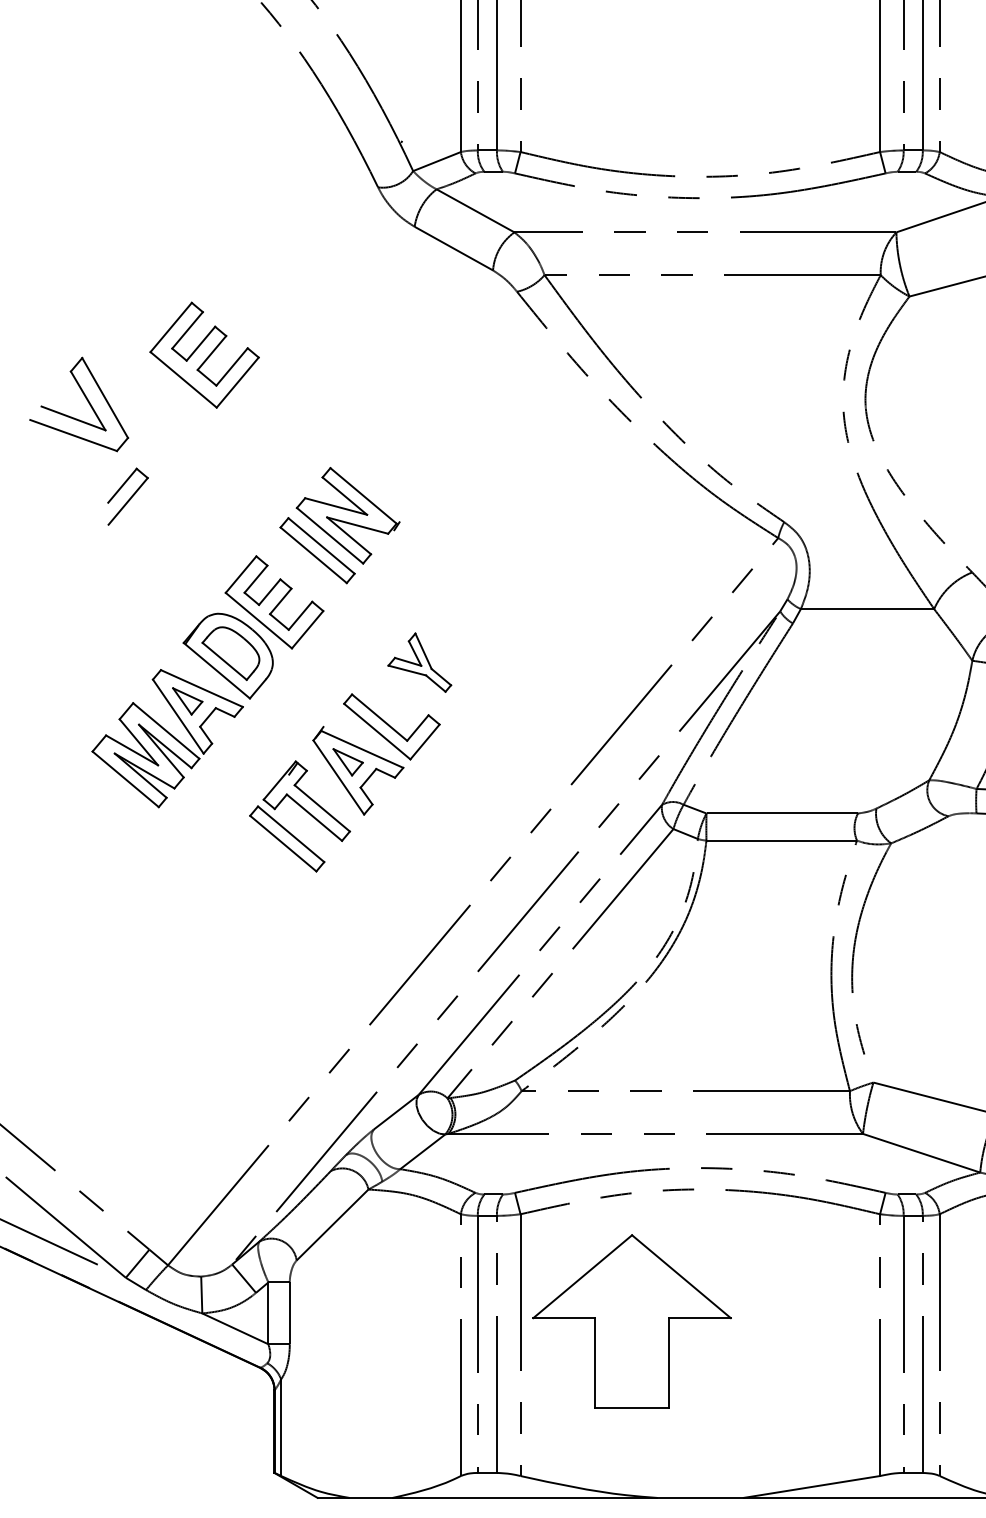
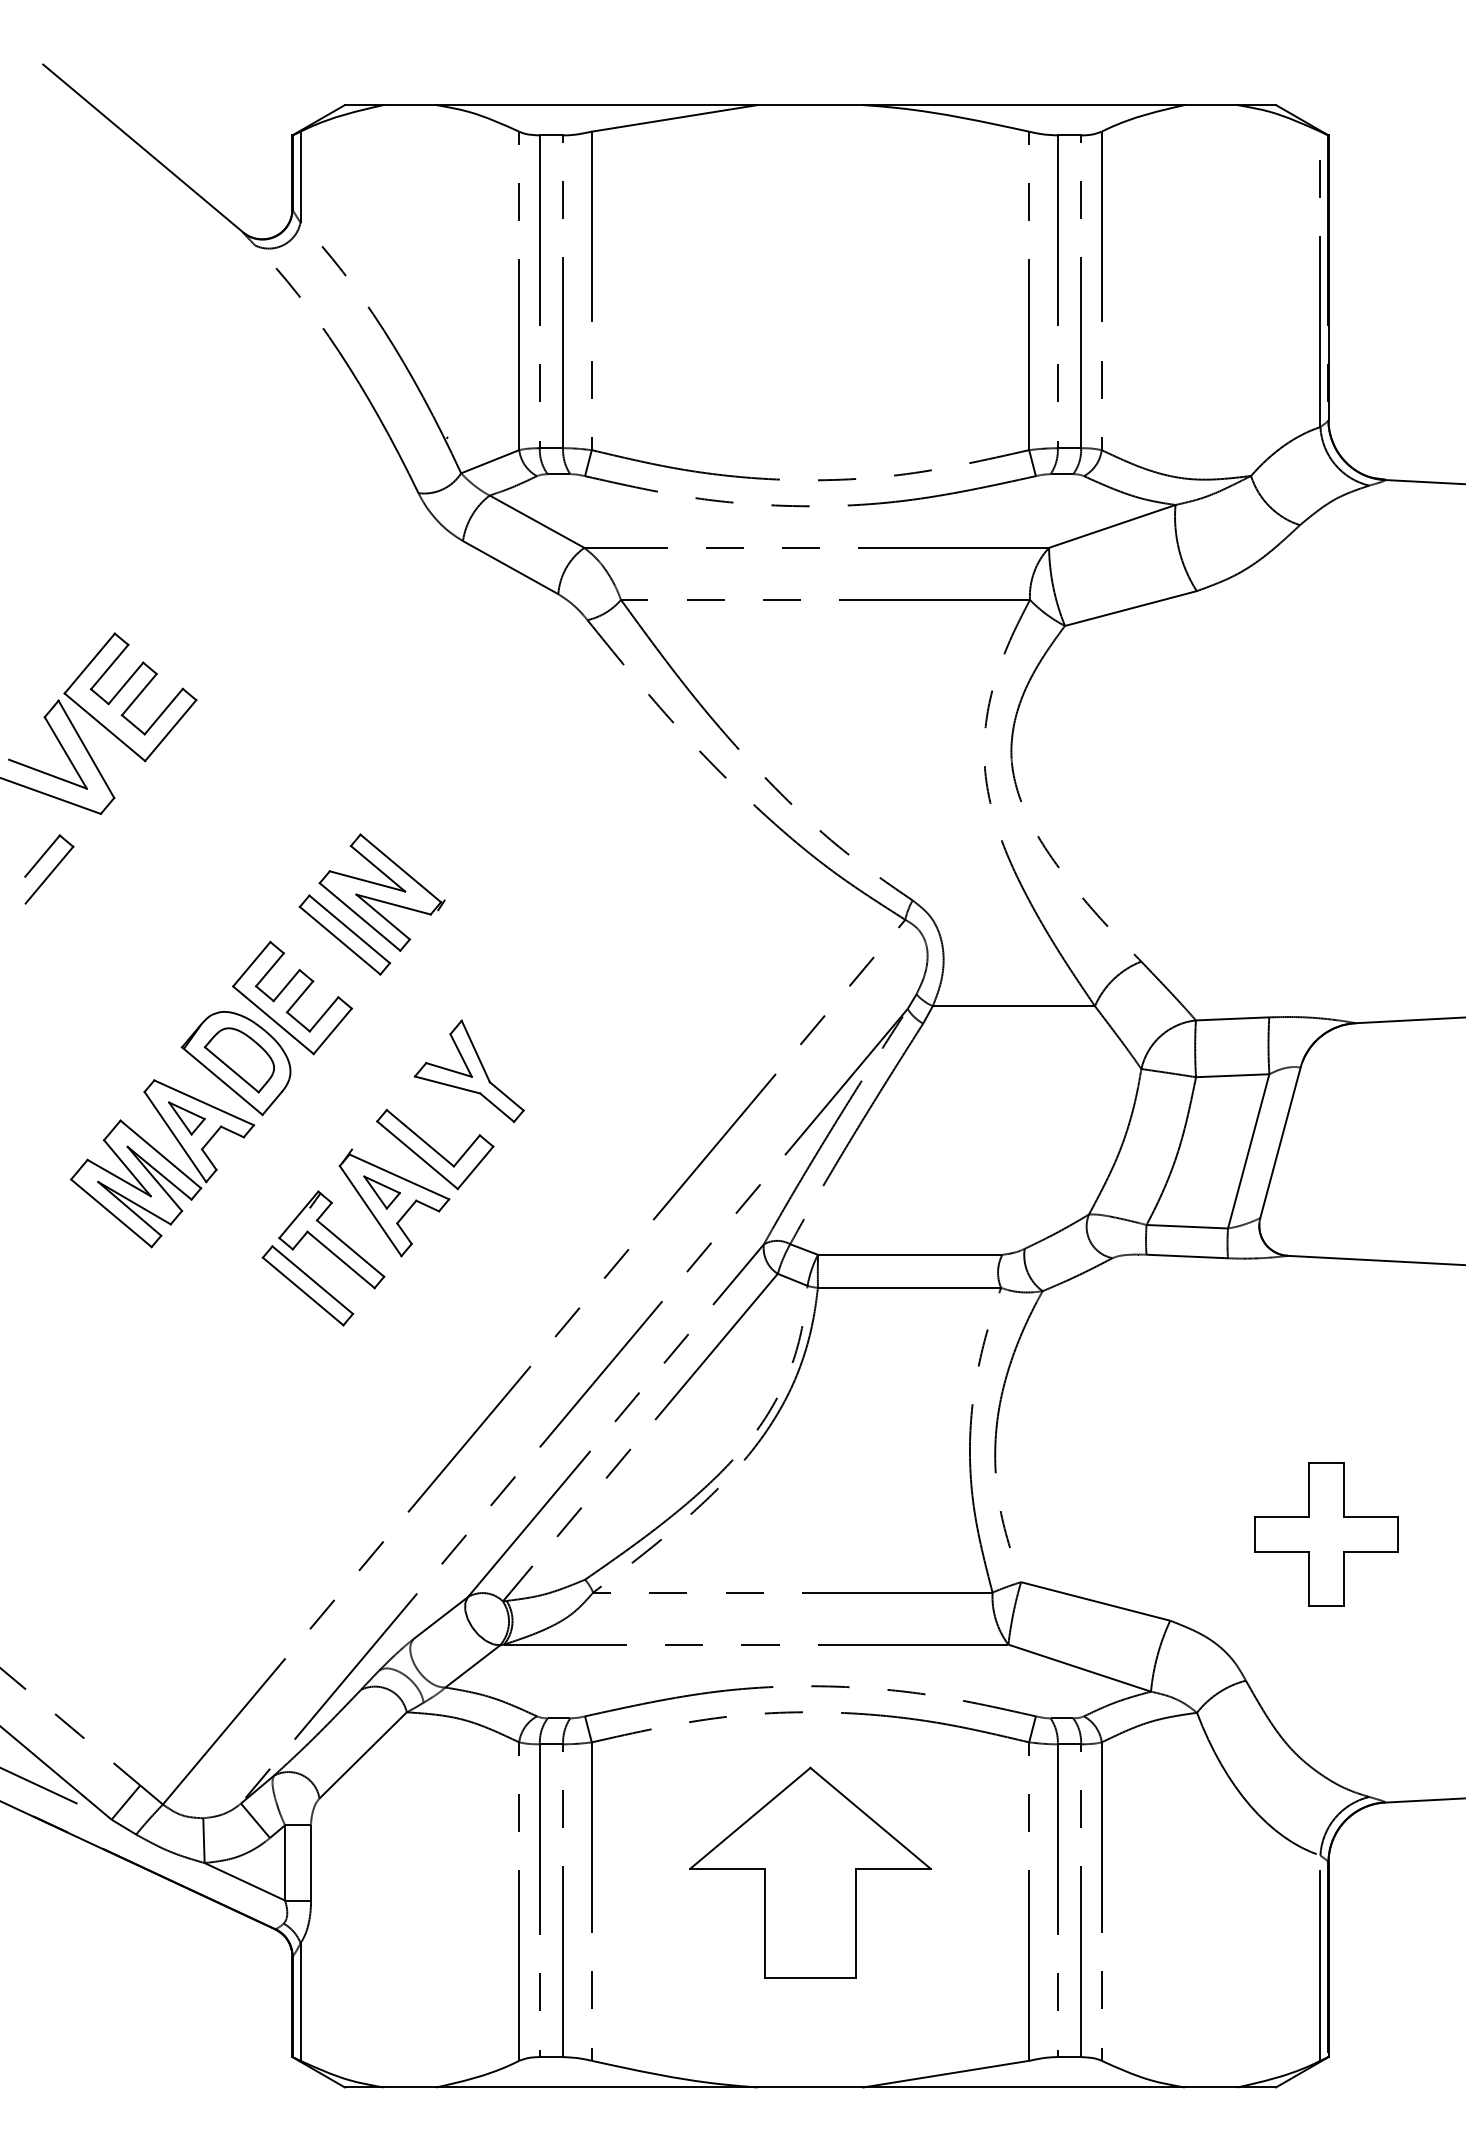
part: (204, 355) -> (130, 697), moved
part: (128, 496) -> (49, 869), moved
part: (419, 662) -> (468, 1071), size x1.43
part: (632, 1321) -> (810, 1872), moved

